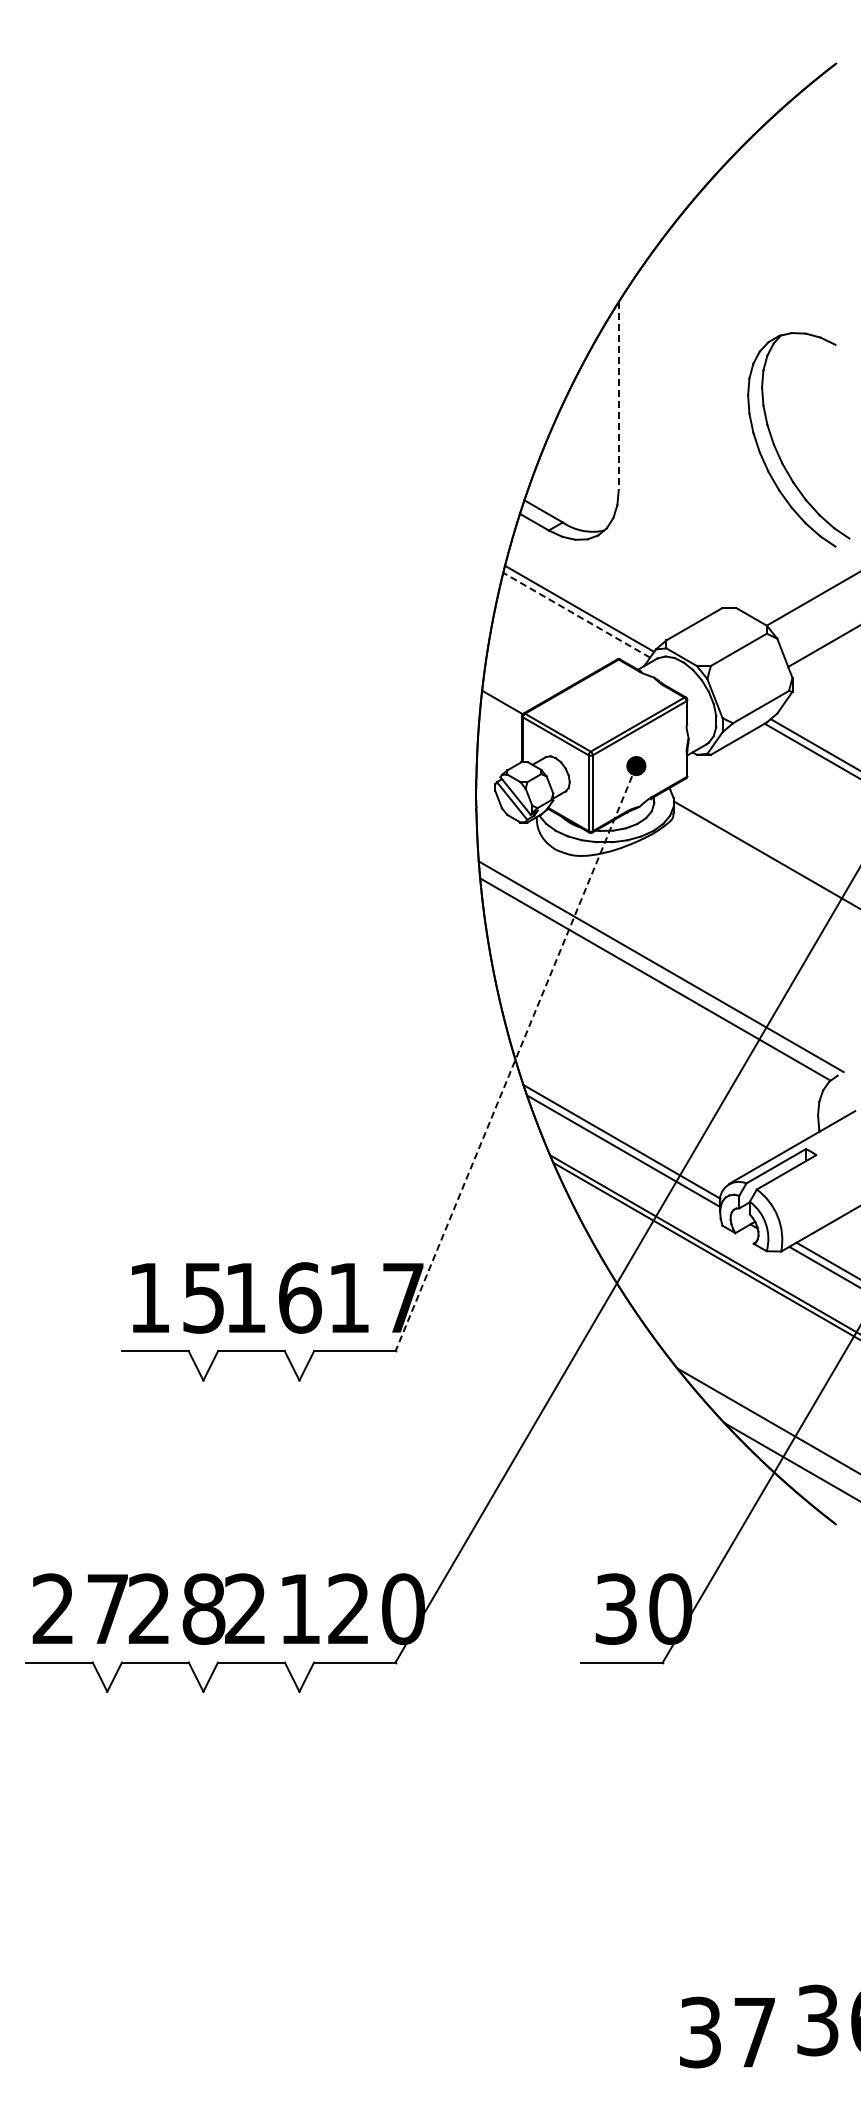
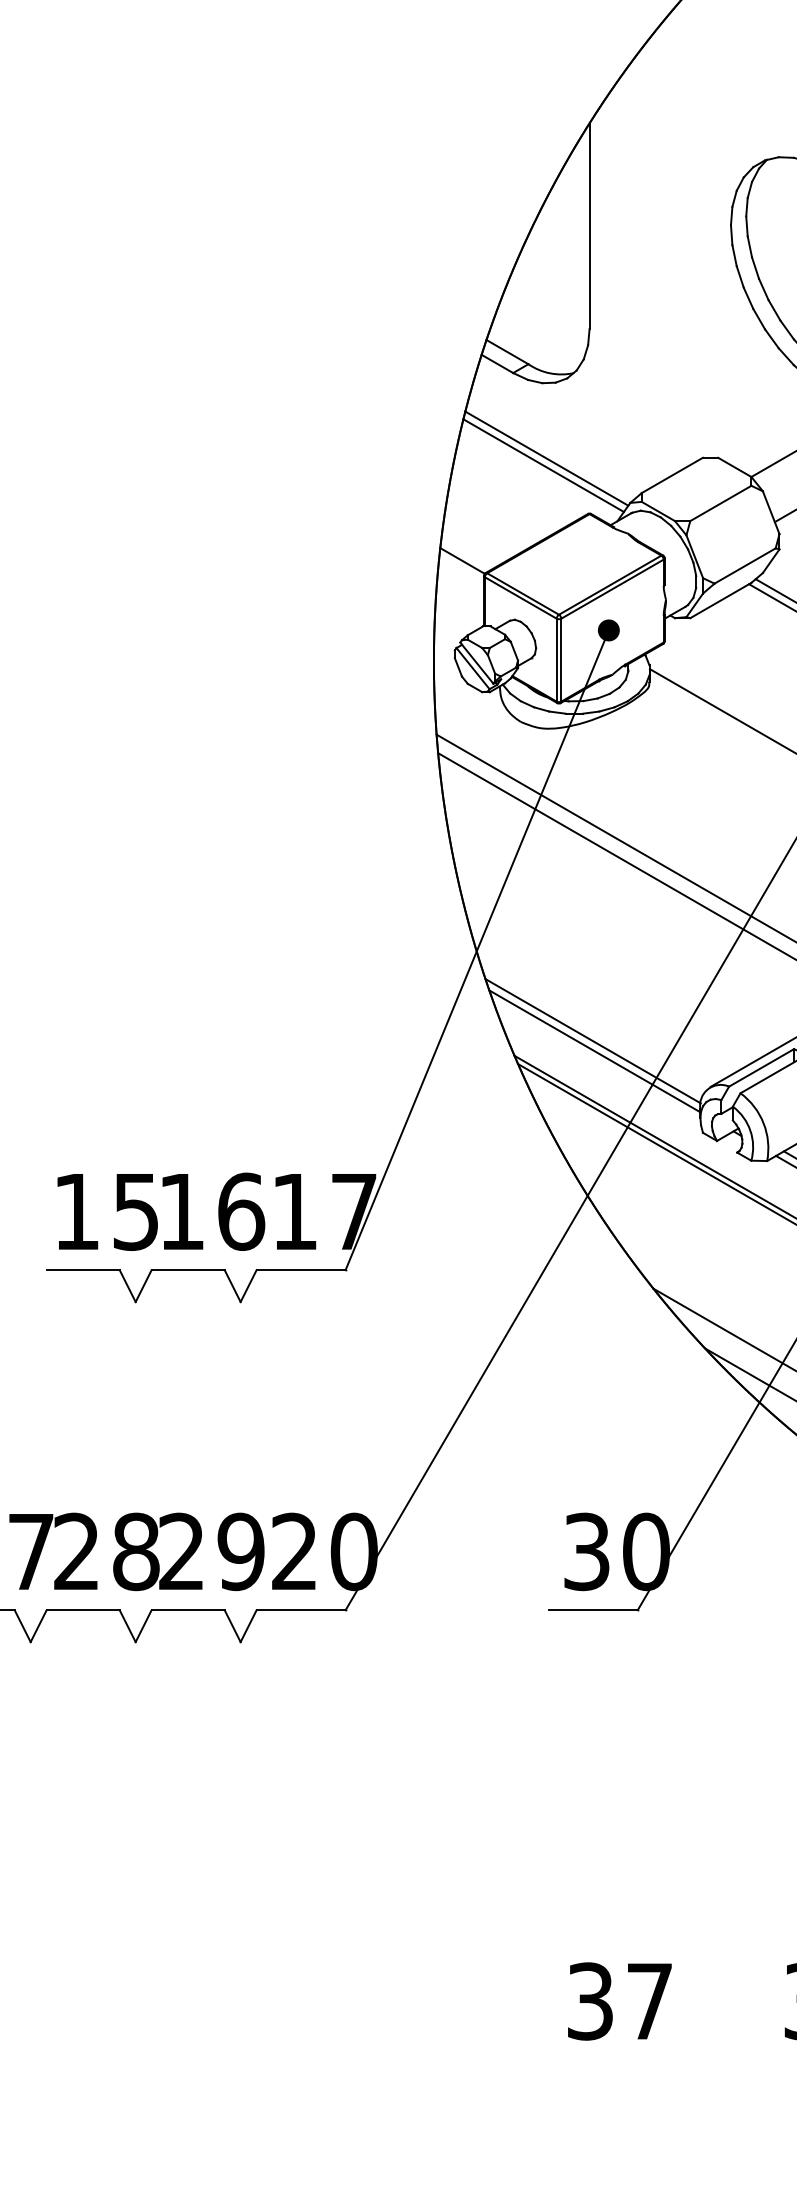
line: (618, 396) -> (589, 226), dashed -> solid
line: (576, 615) -> (543, 465), dashed -> solid
line: (515, 1059) -> (476, 951), dashed -> solid
text: (299, 1608) -> (240, 1551), 21 -> 29
text: (727, 2032) -> (619, 2001), moved

